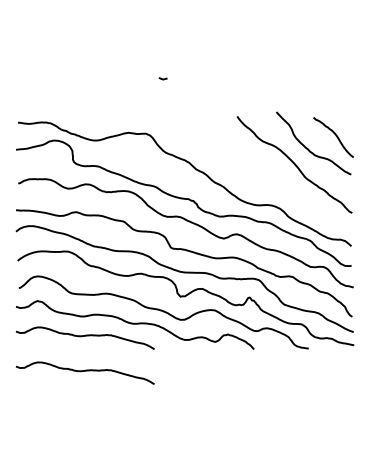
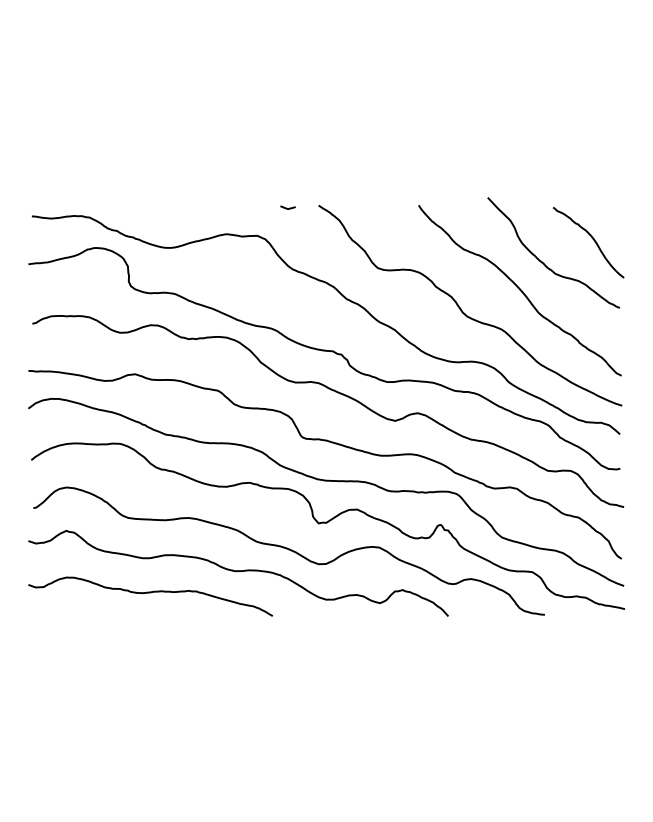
line: (162, 78) -> (286, 207), moved
curve: (262, 175) -> (463, 309), added
curve: (84, 371) -> (149, 655), removed

